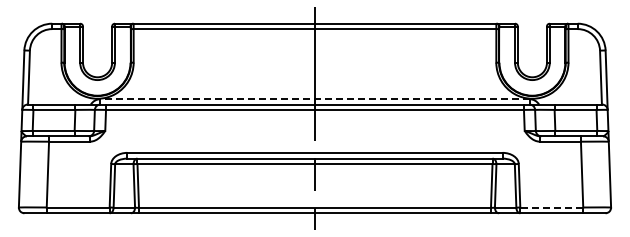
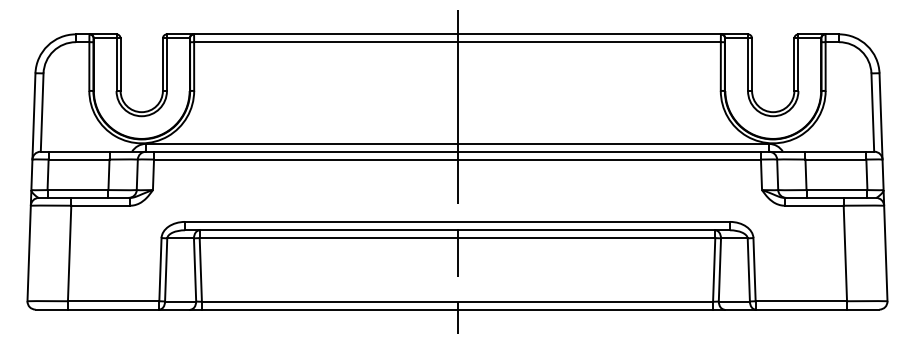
line: (314, 99) -> (456, 144), dashed -> solid
line: (551, 207) -> (800, 301), dashed -> solid

